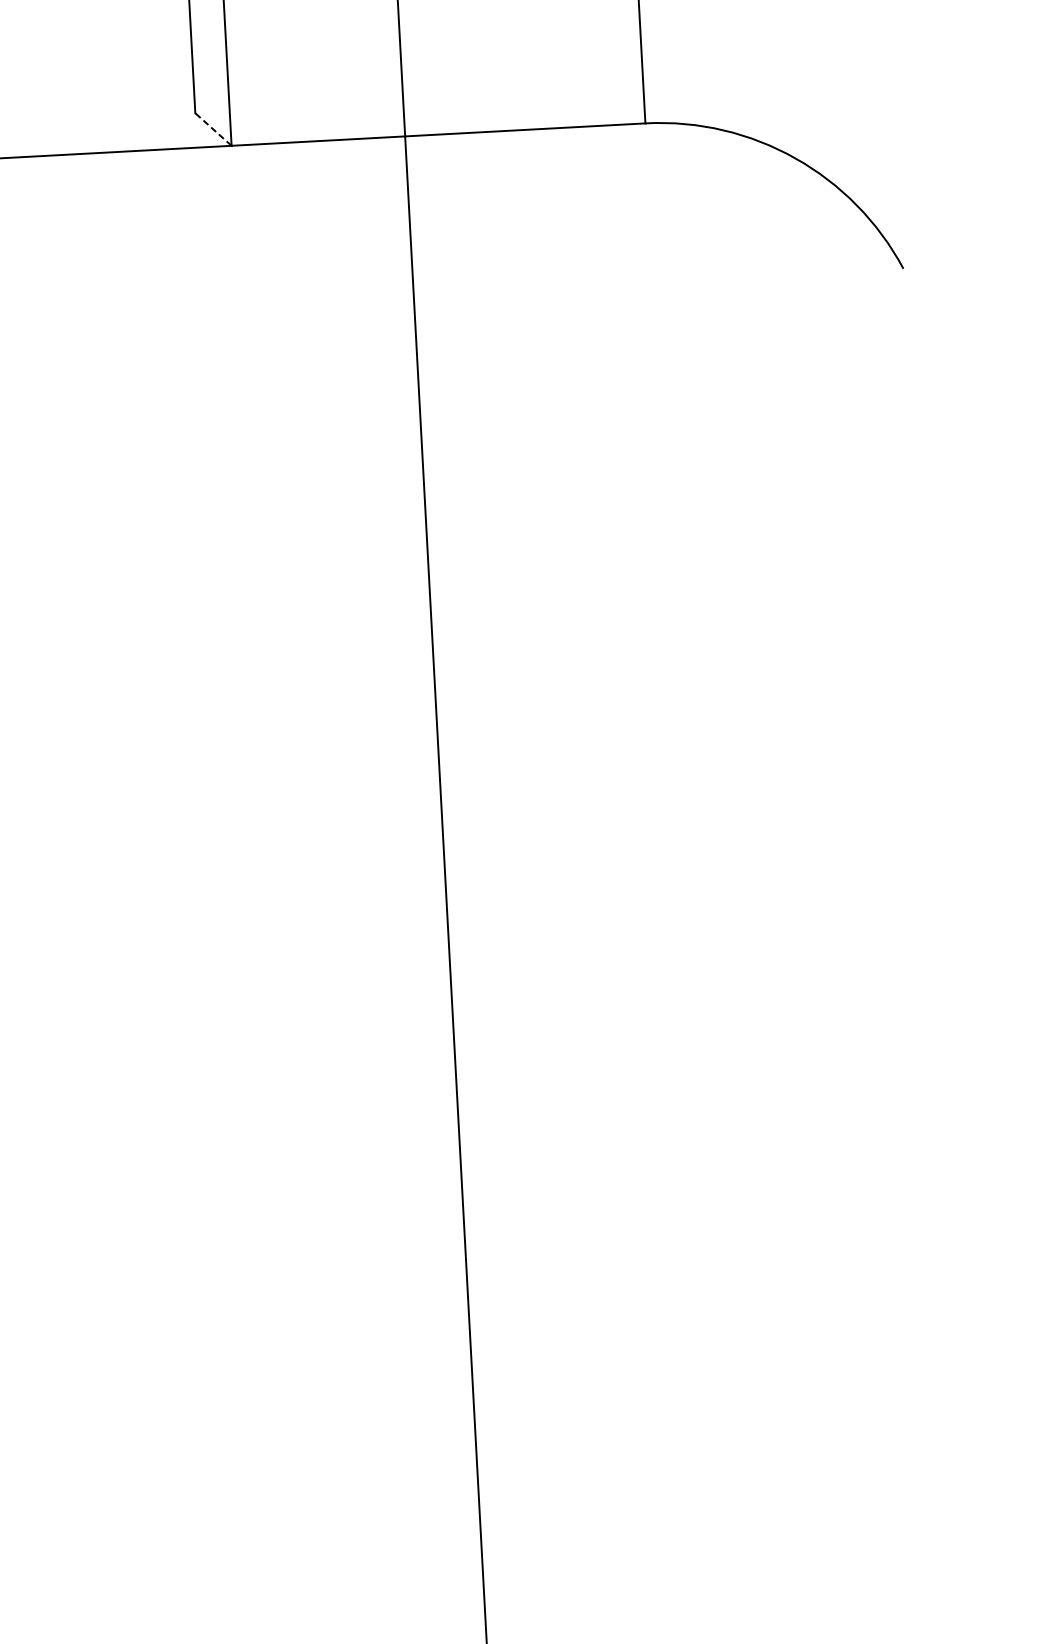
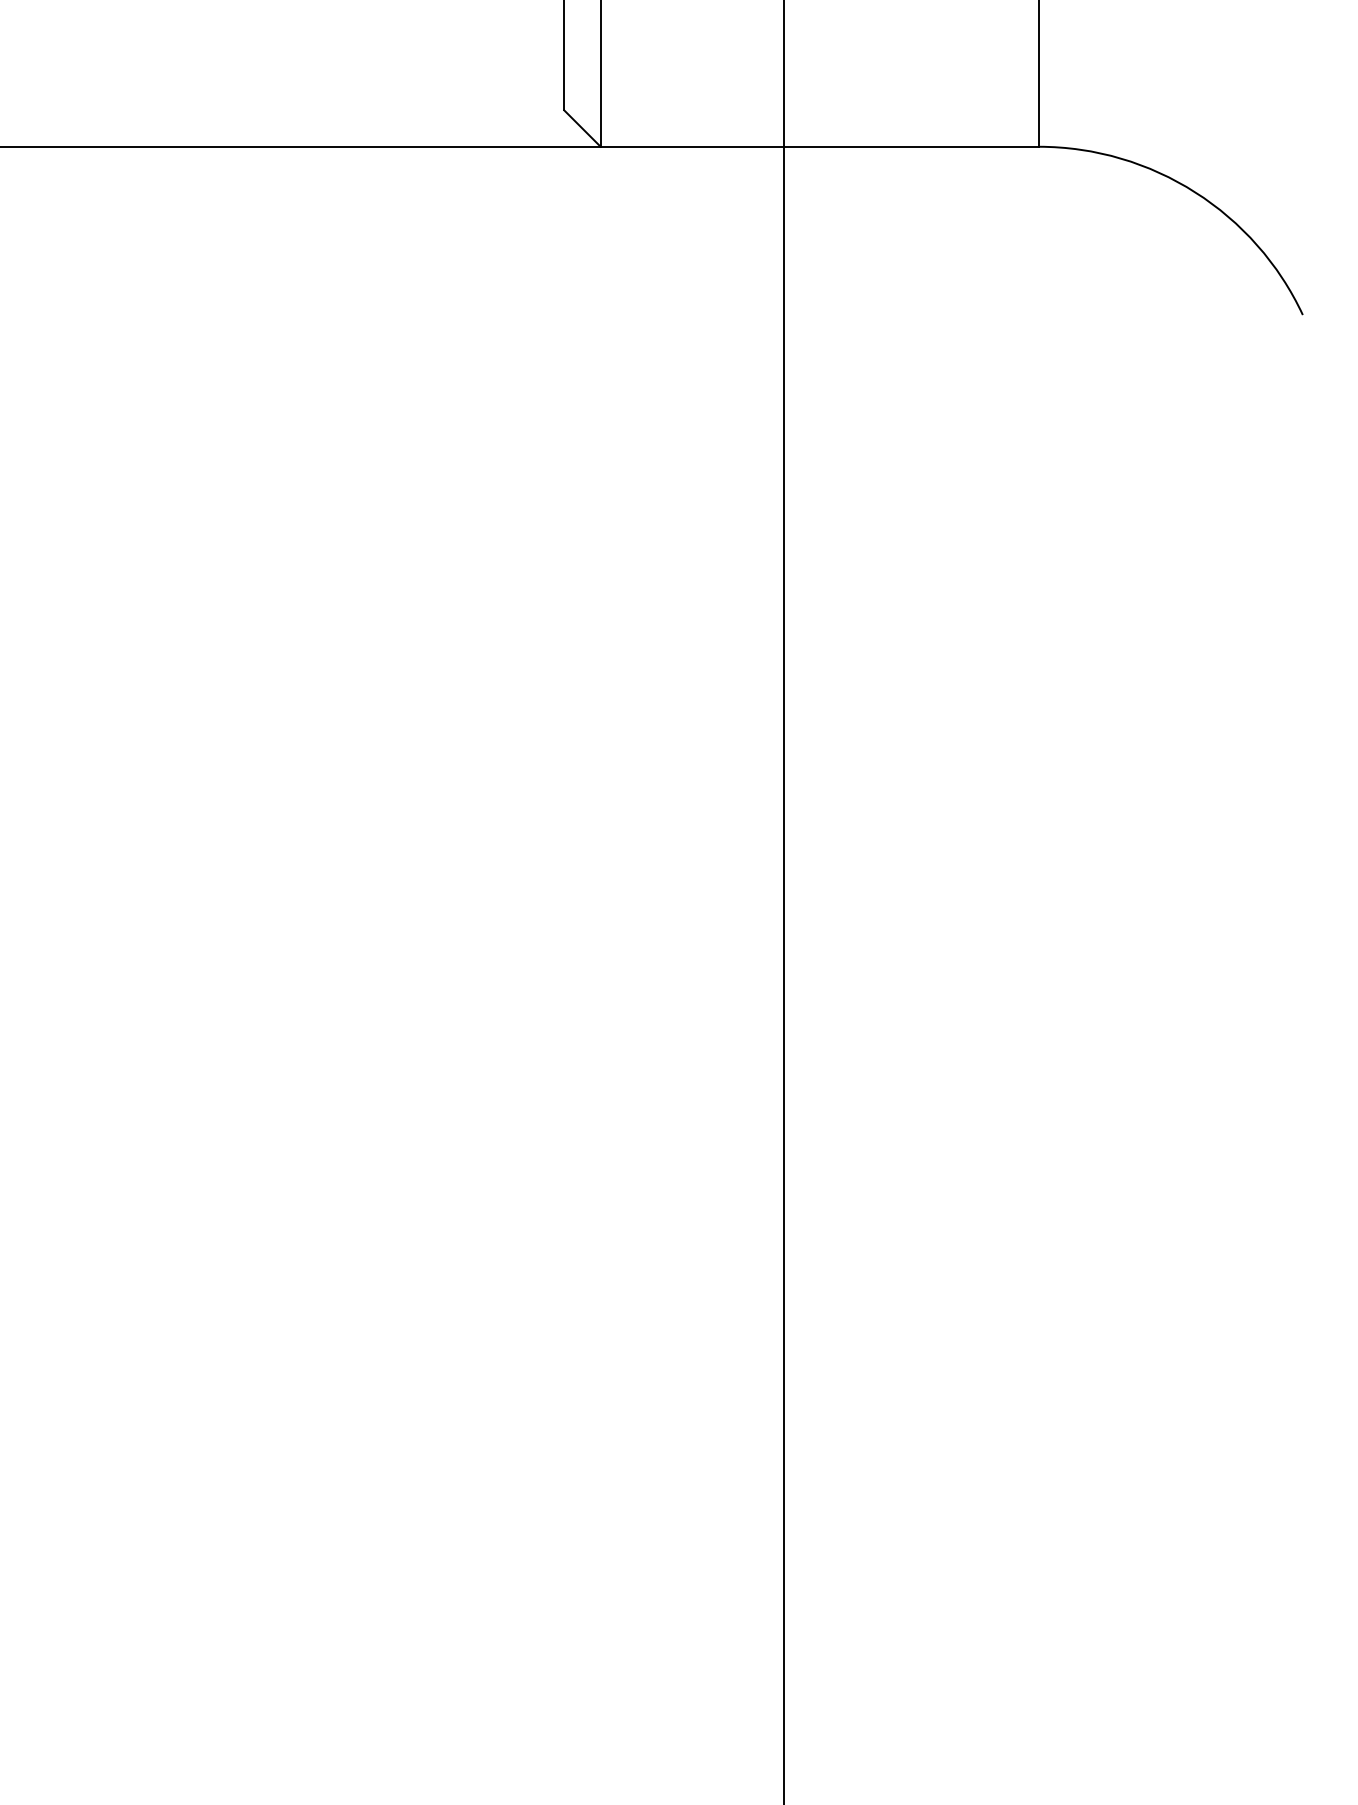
line: (213, 129) -> (582, 128), dashed -> solid

